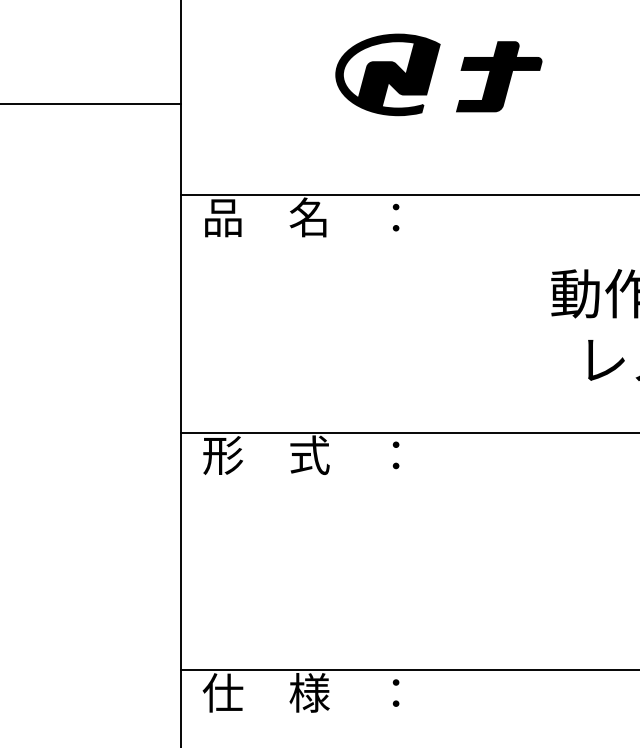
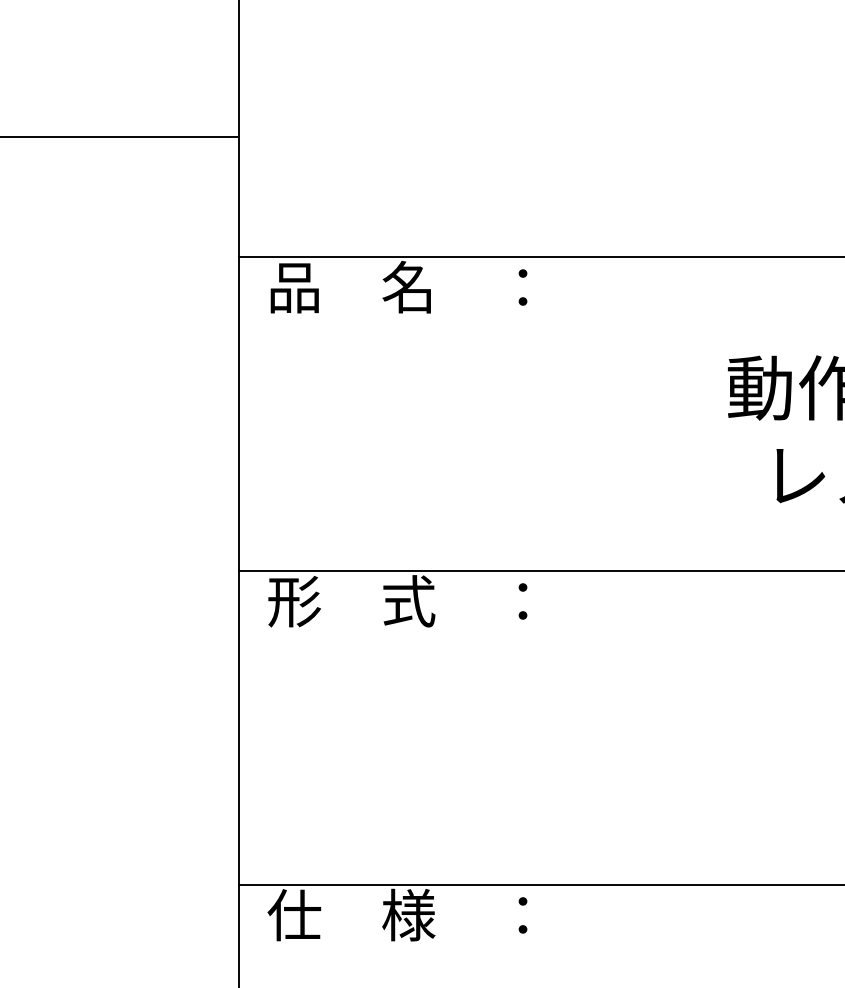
part: (432, 73) -> (571, 97), removed

